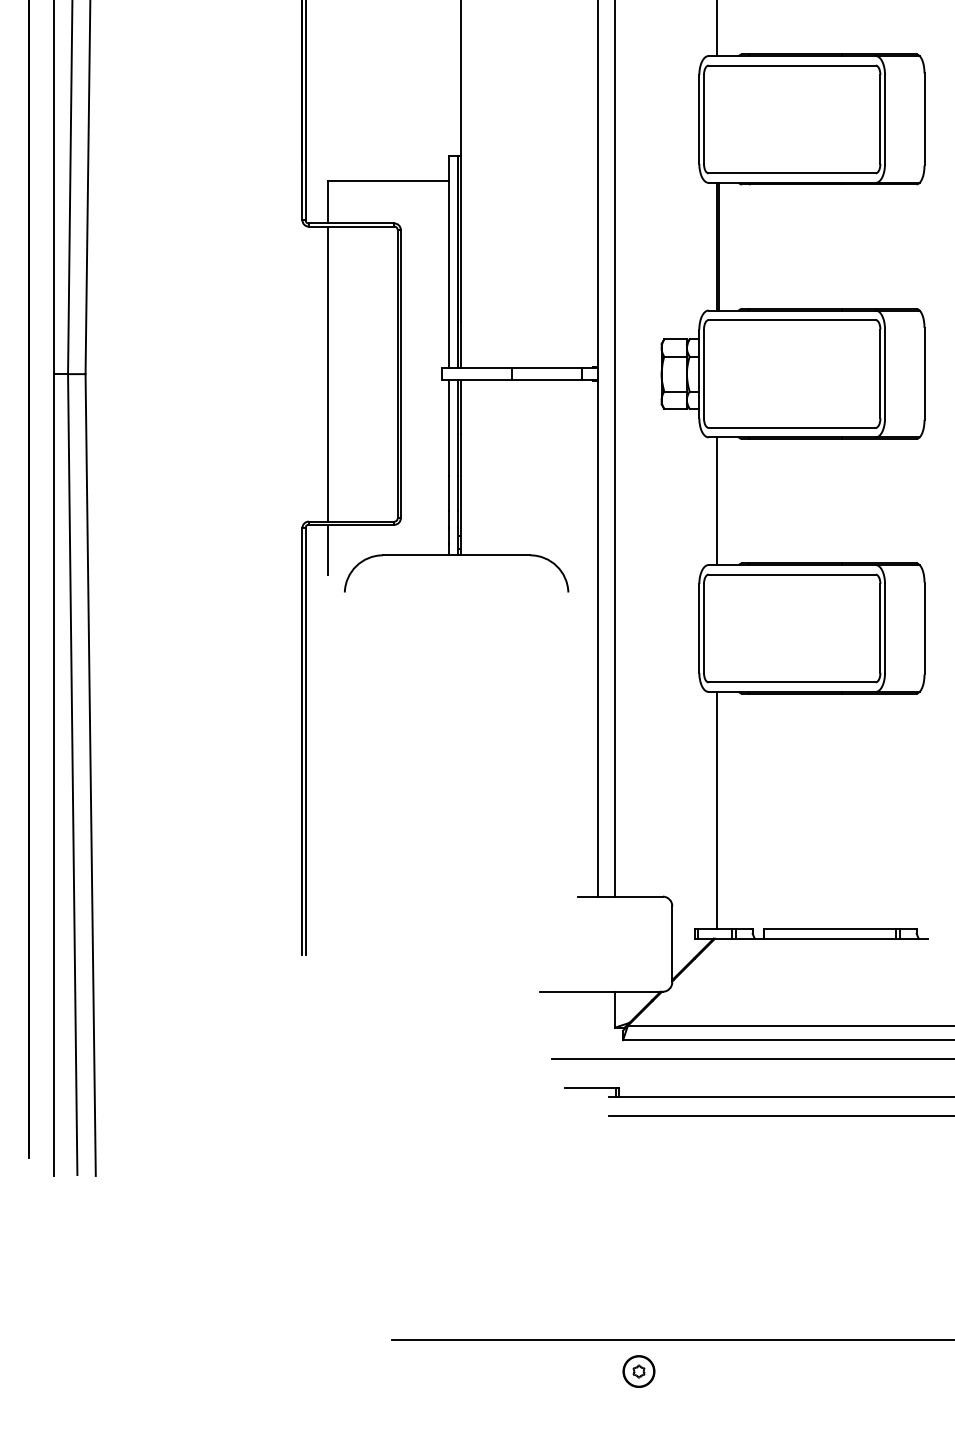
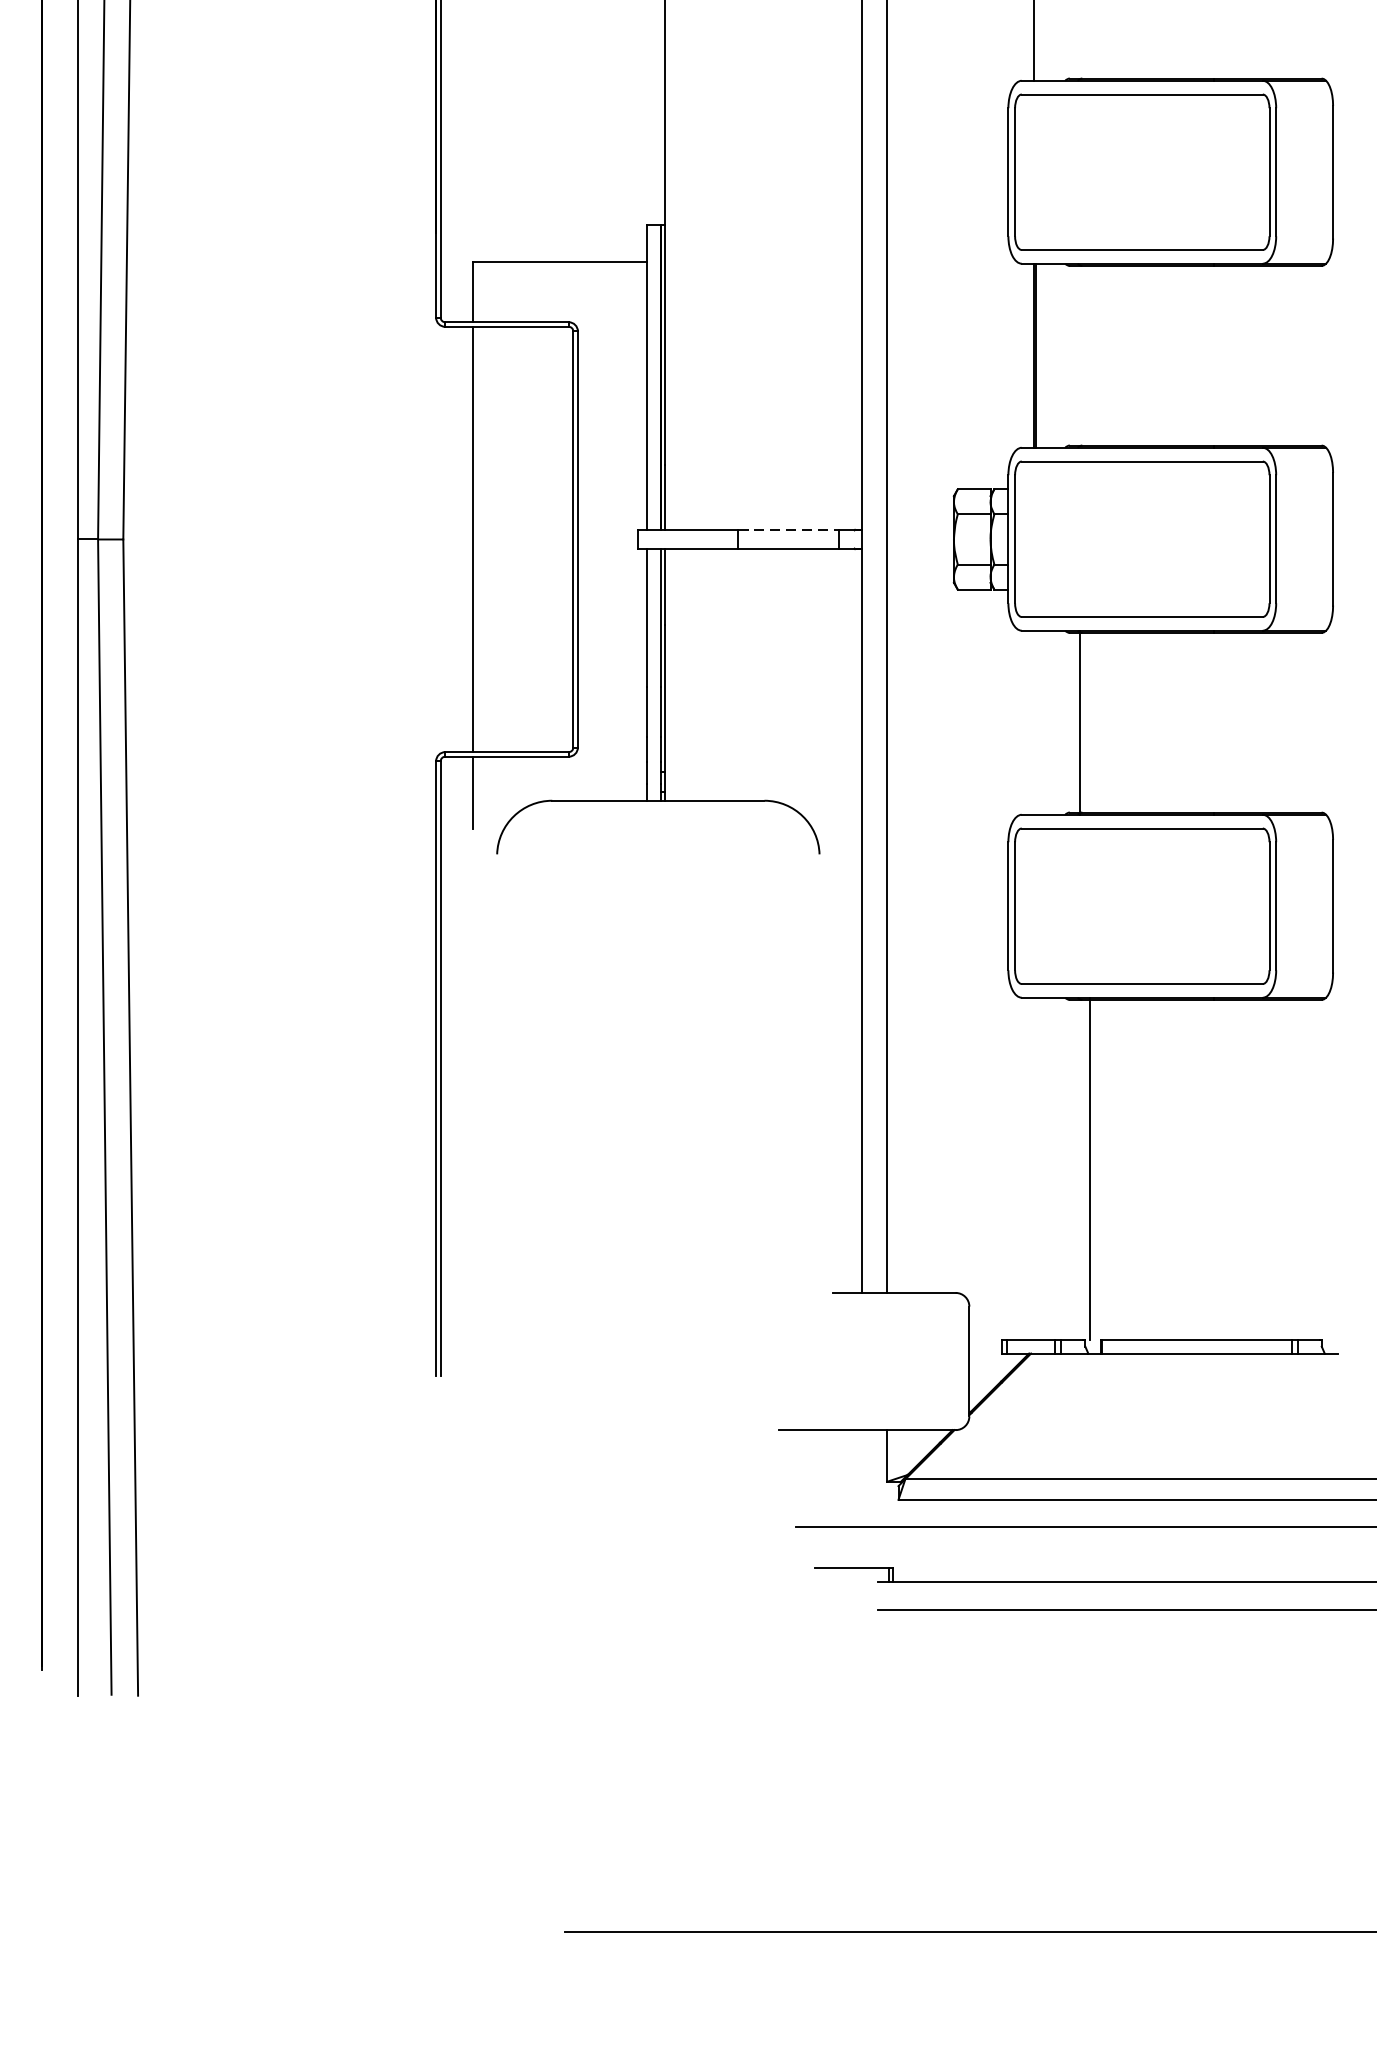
line: (547, 367) -> (789, 529), solid -> dashed
line: (716, 501) -> (1079, 723), moved
line: (716, 810) -> (1089, 1168), moved
part: (638, 1371) -> (920, 1977), removed

